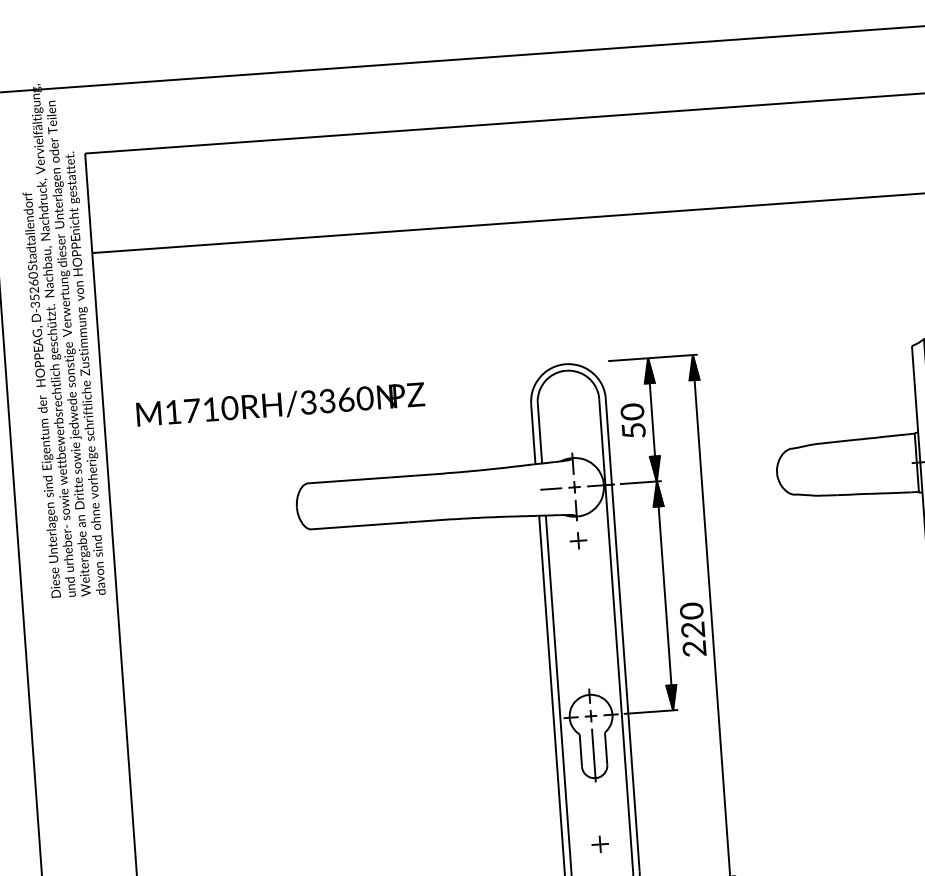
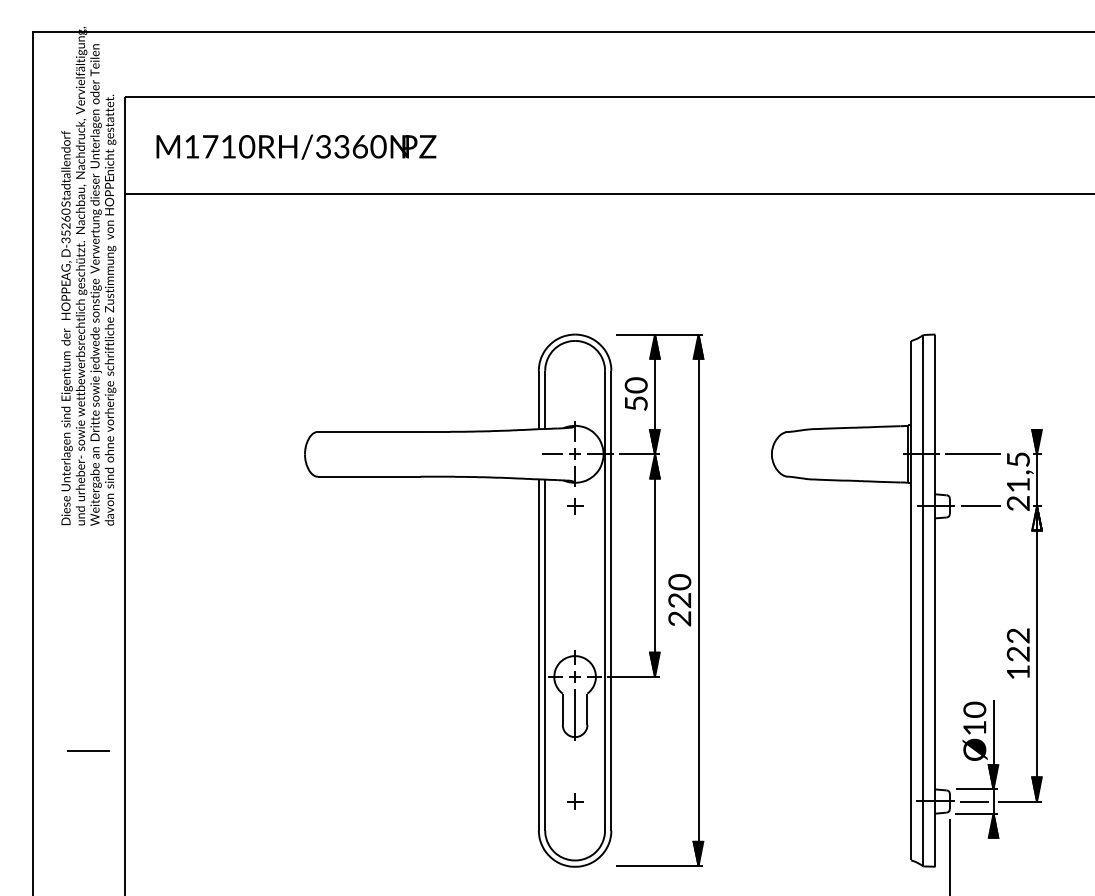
text: (280, 404) -> (296, 146), moved
line: (96, 827) -> (88, 750), added

